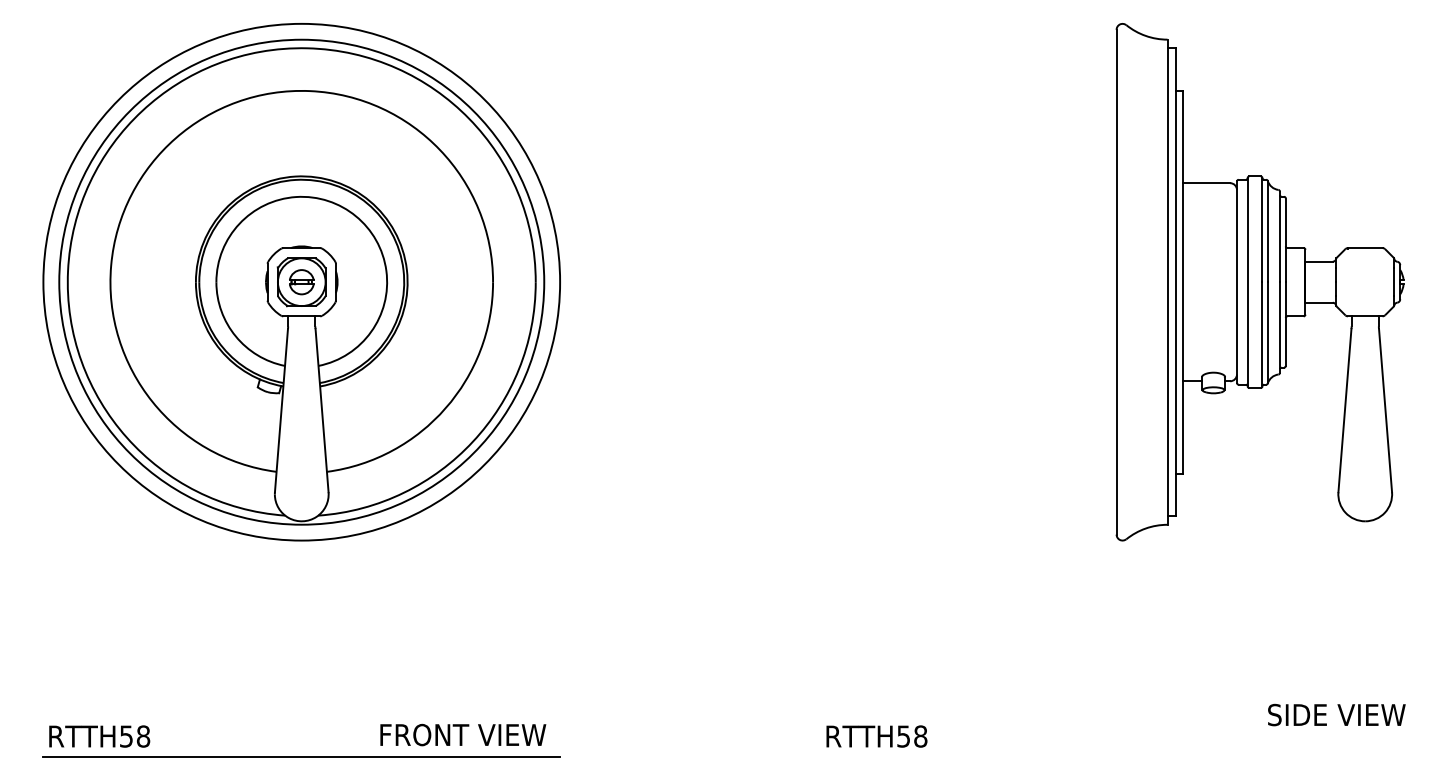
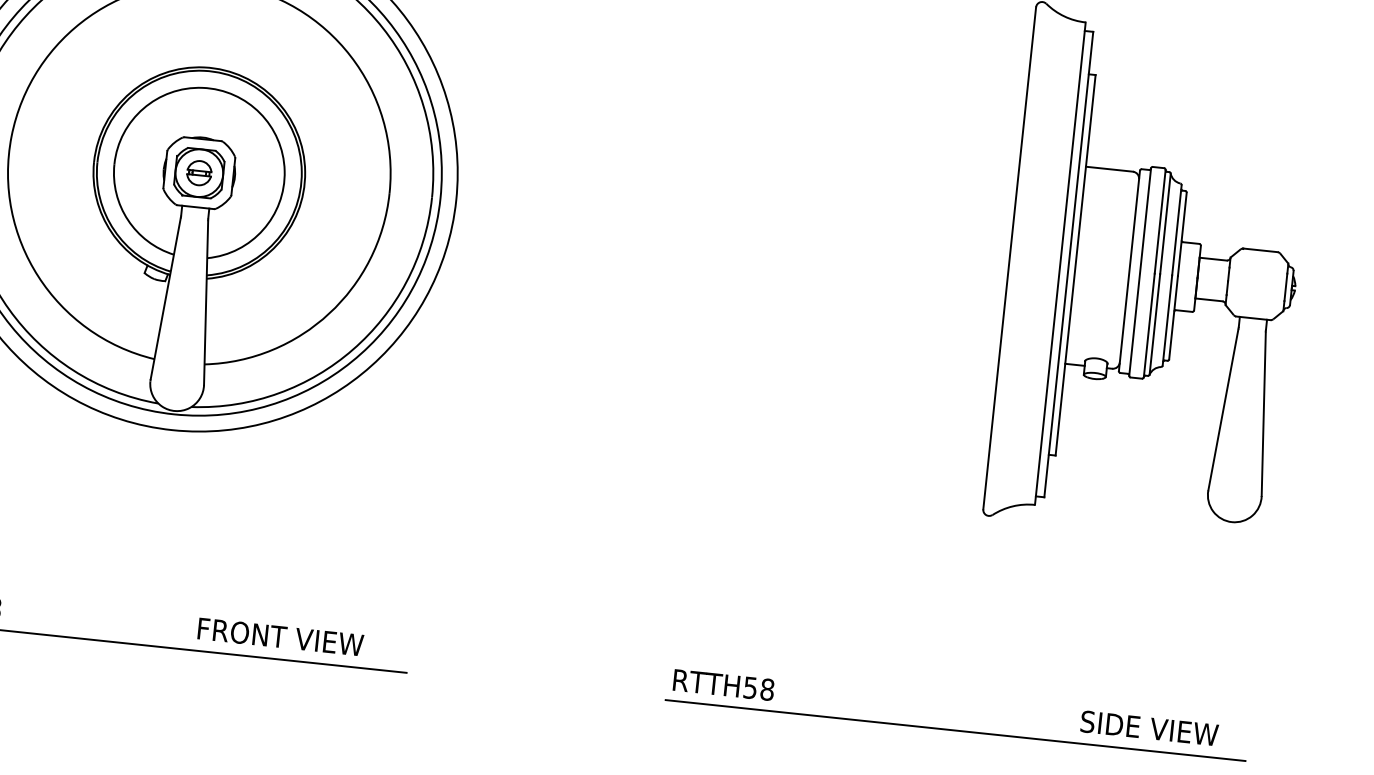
text: (1336, 714) -> (1149, 727), moved
text: (463, 734) -> (281, 636), moved
line: (1111, 757) -> (954, 730), added

